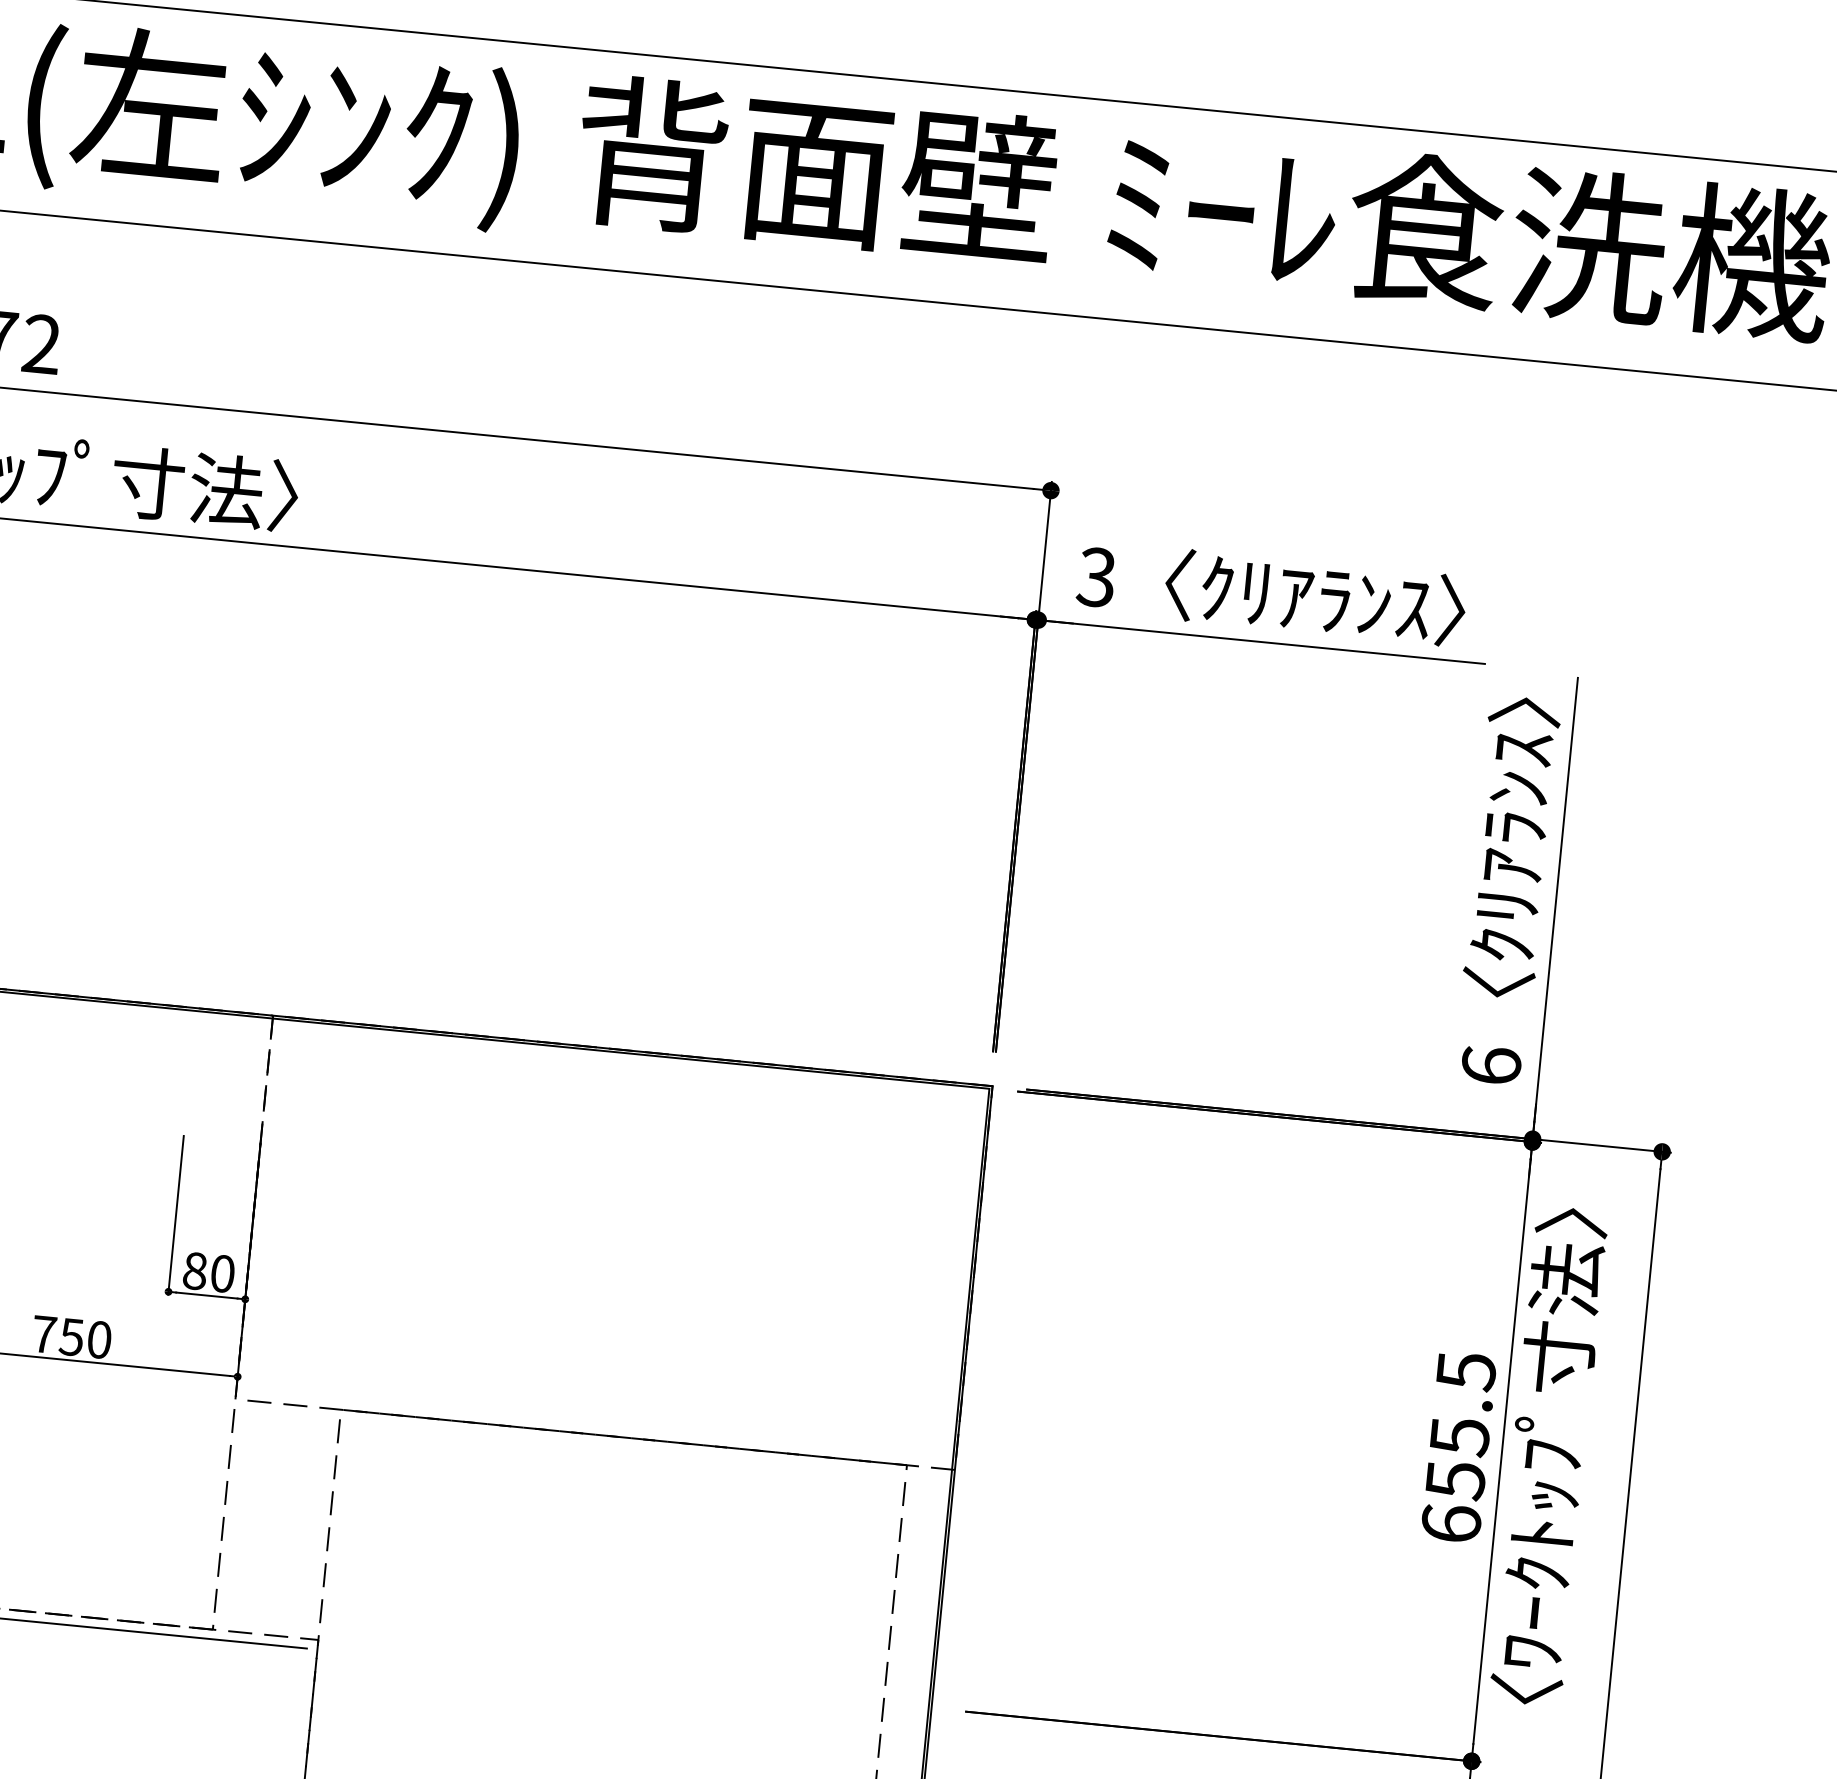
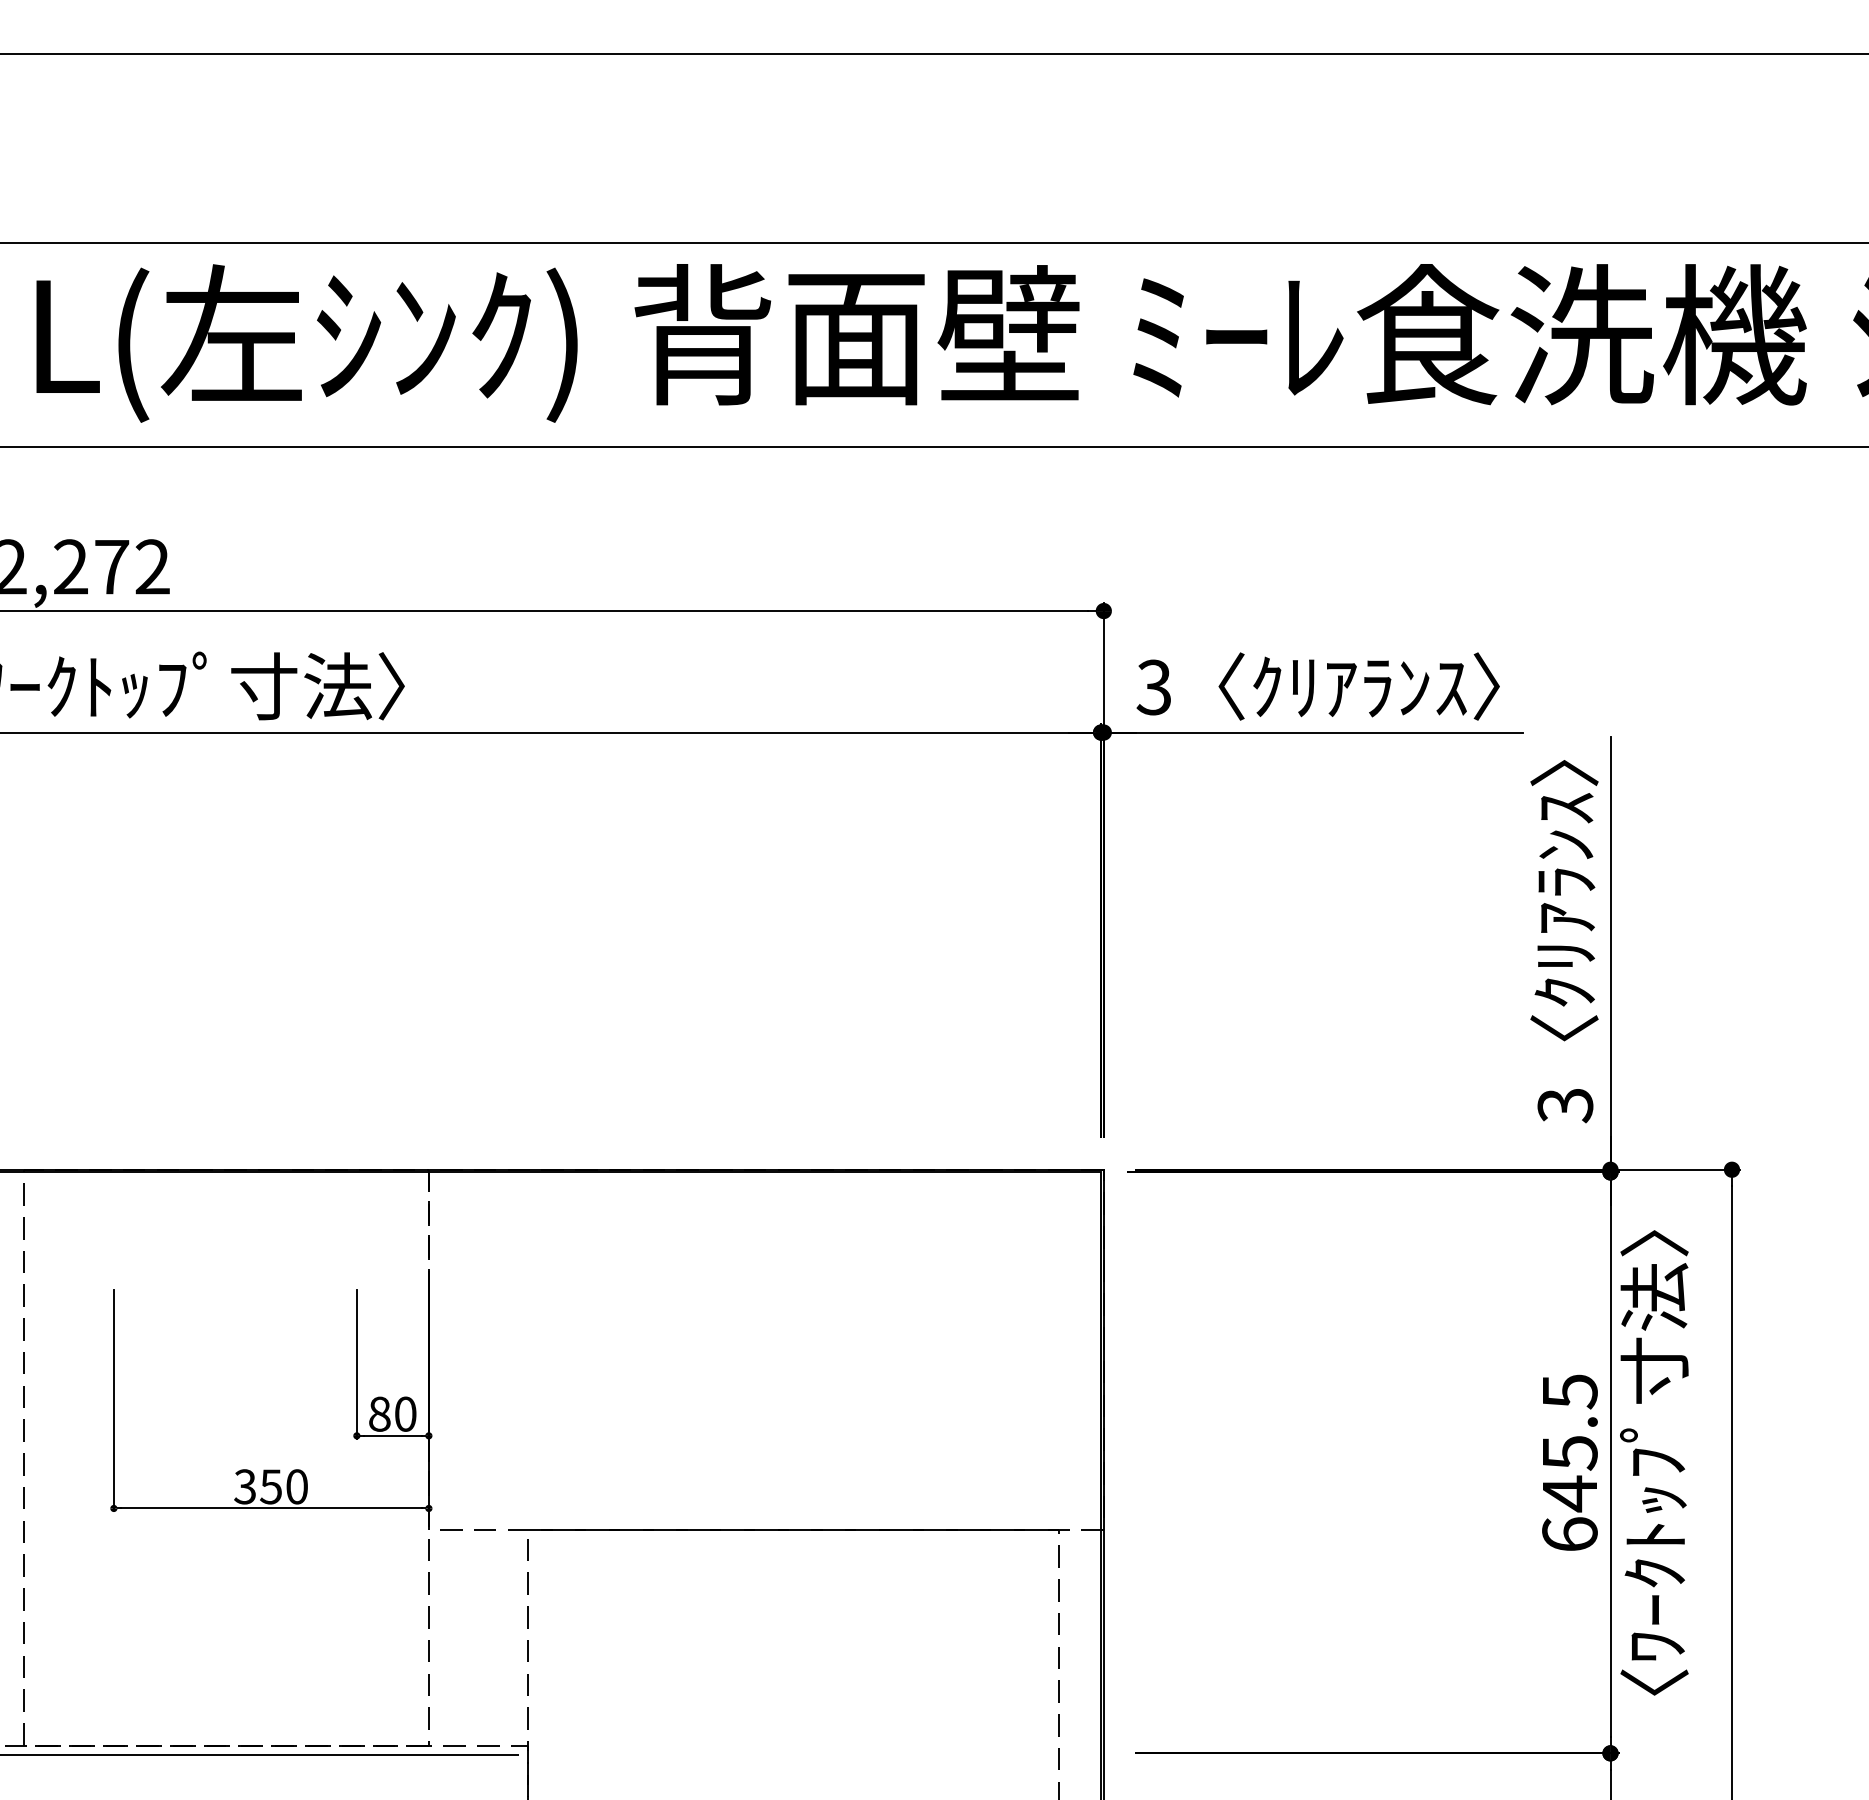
text: (1491, 1065) -> (1565, 1105), 6 -> 3
text: (44, 1334) -> (245, 1486), 750 -> 350
text: (1456, 1480) -> (1570, 1493), 655.5 -> 645.5

